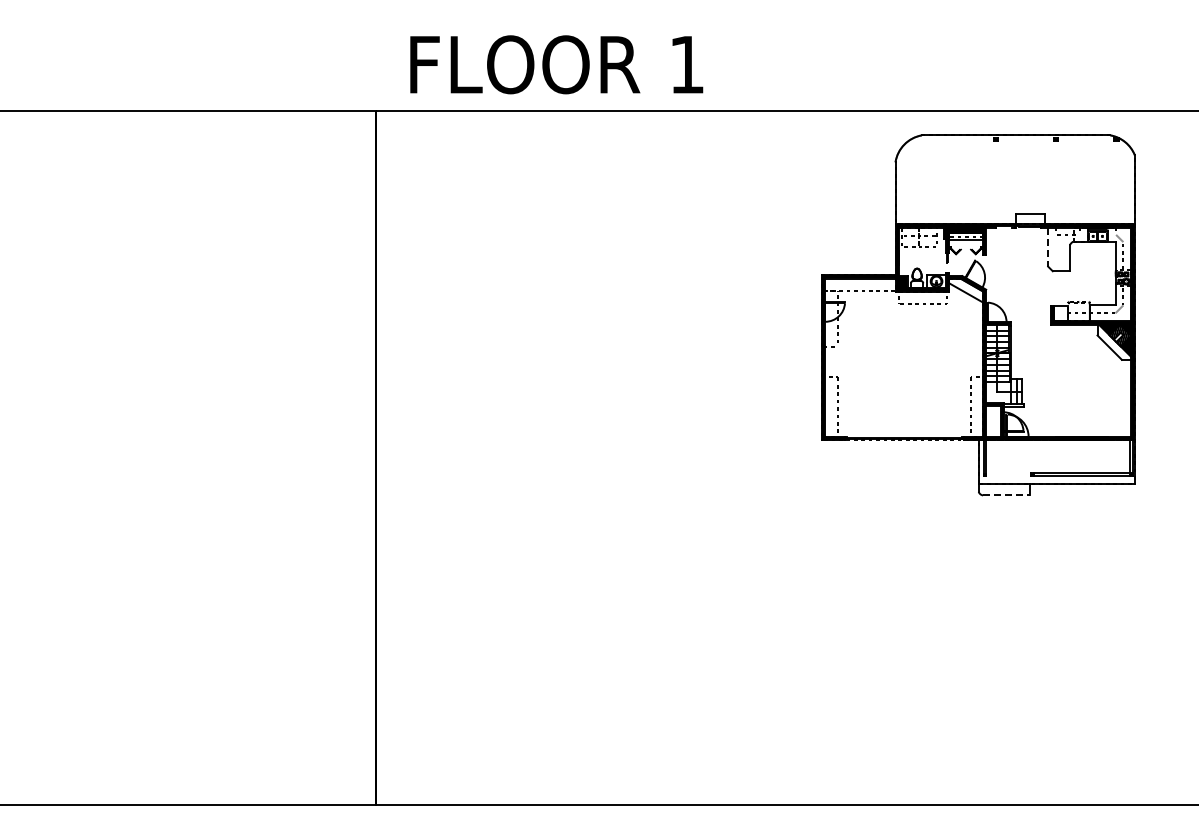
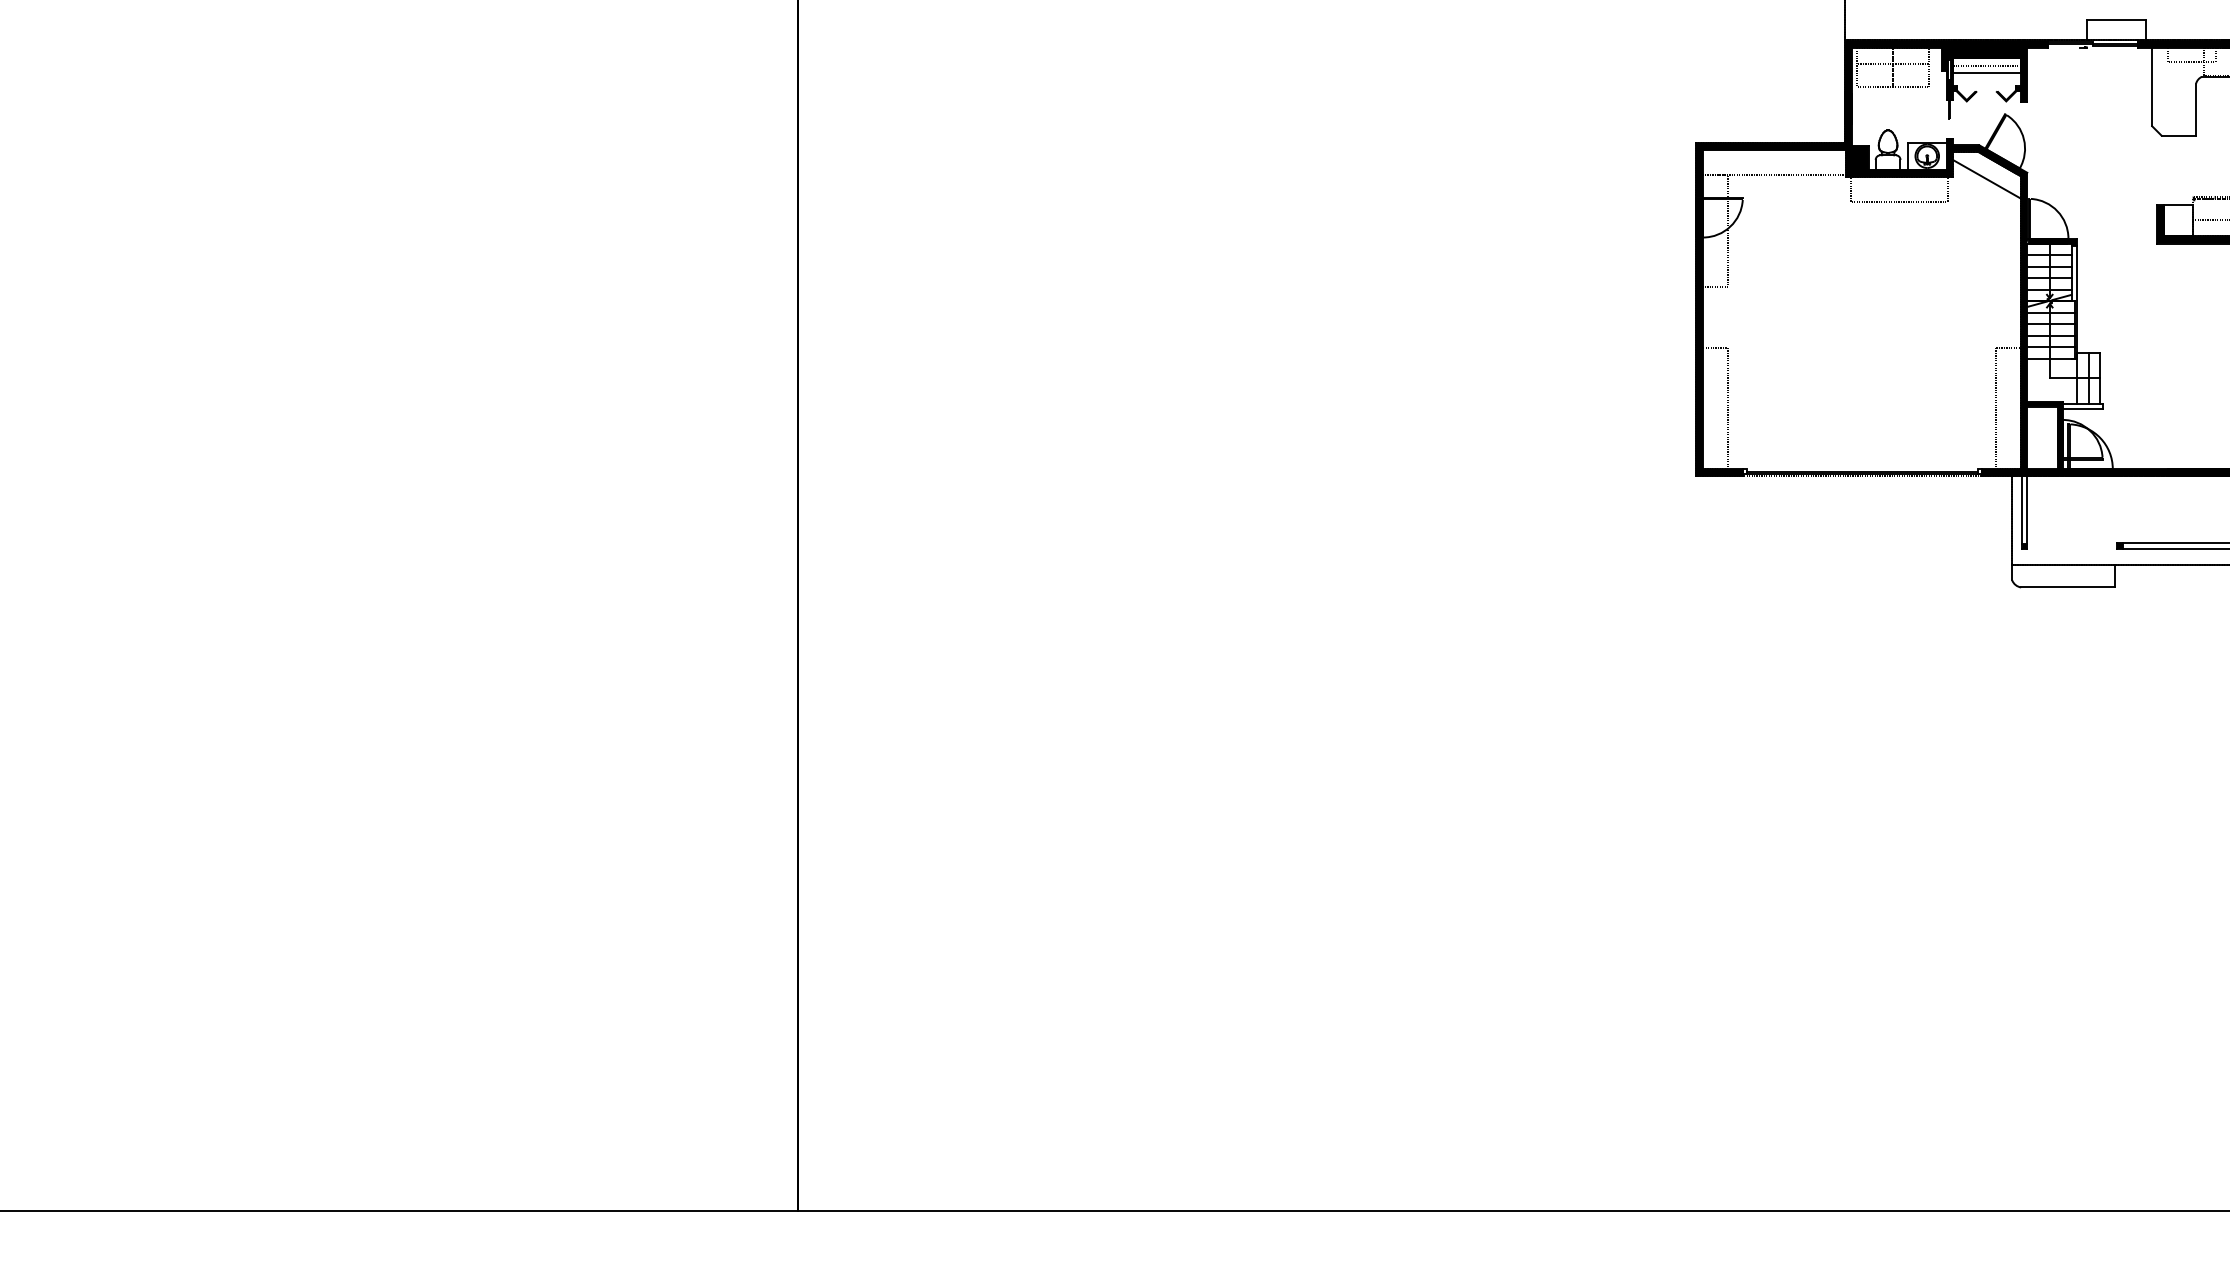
line: (1048, 247) -> (2152, 87), dashed -> solid
line: (1006, 495) -> (2068, 587), dashed -> solid

